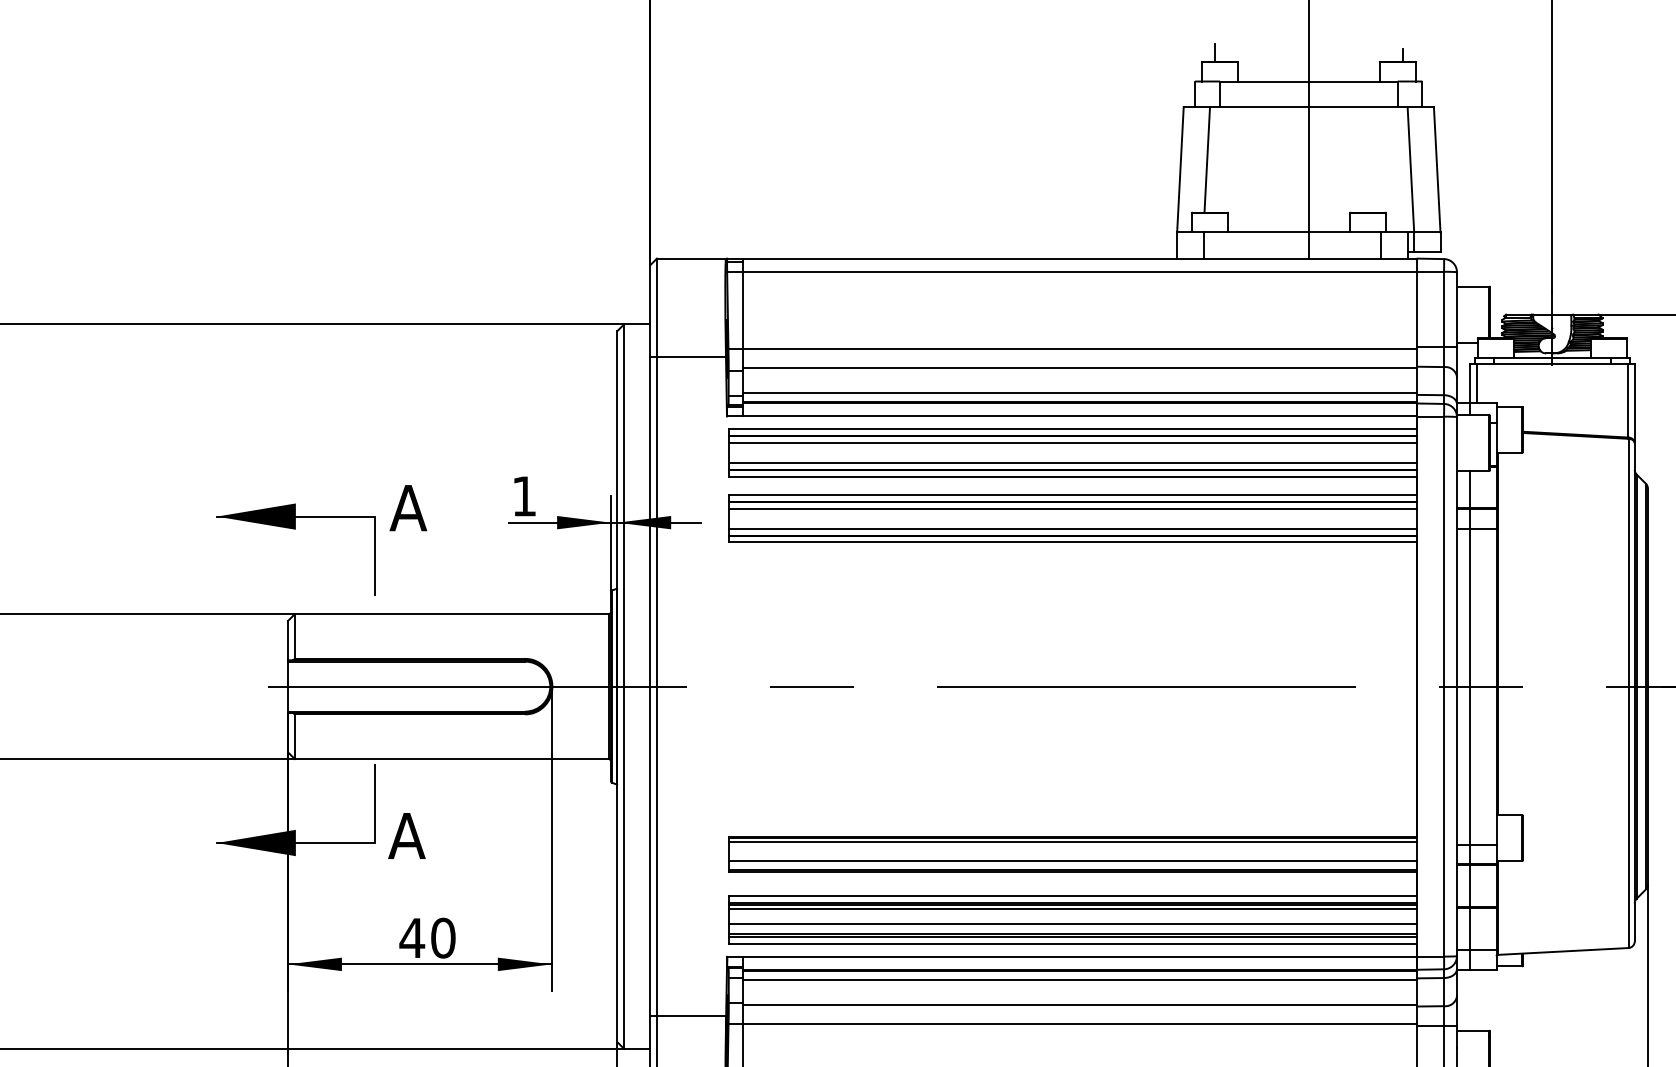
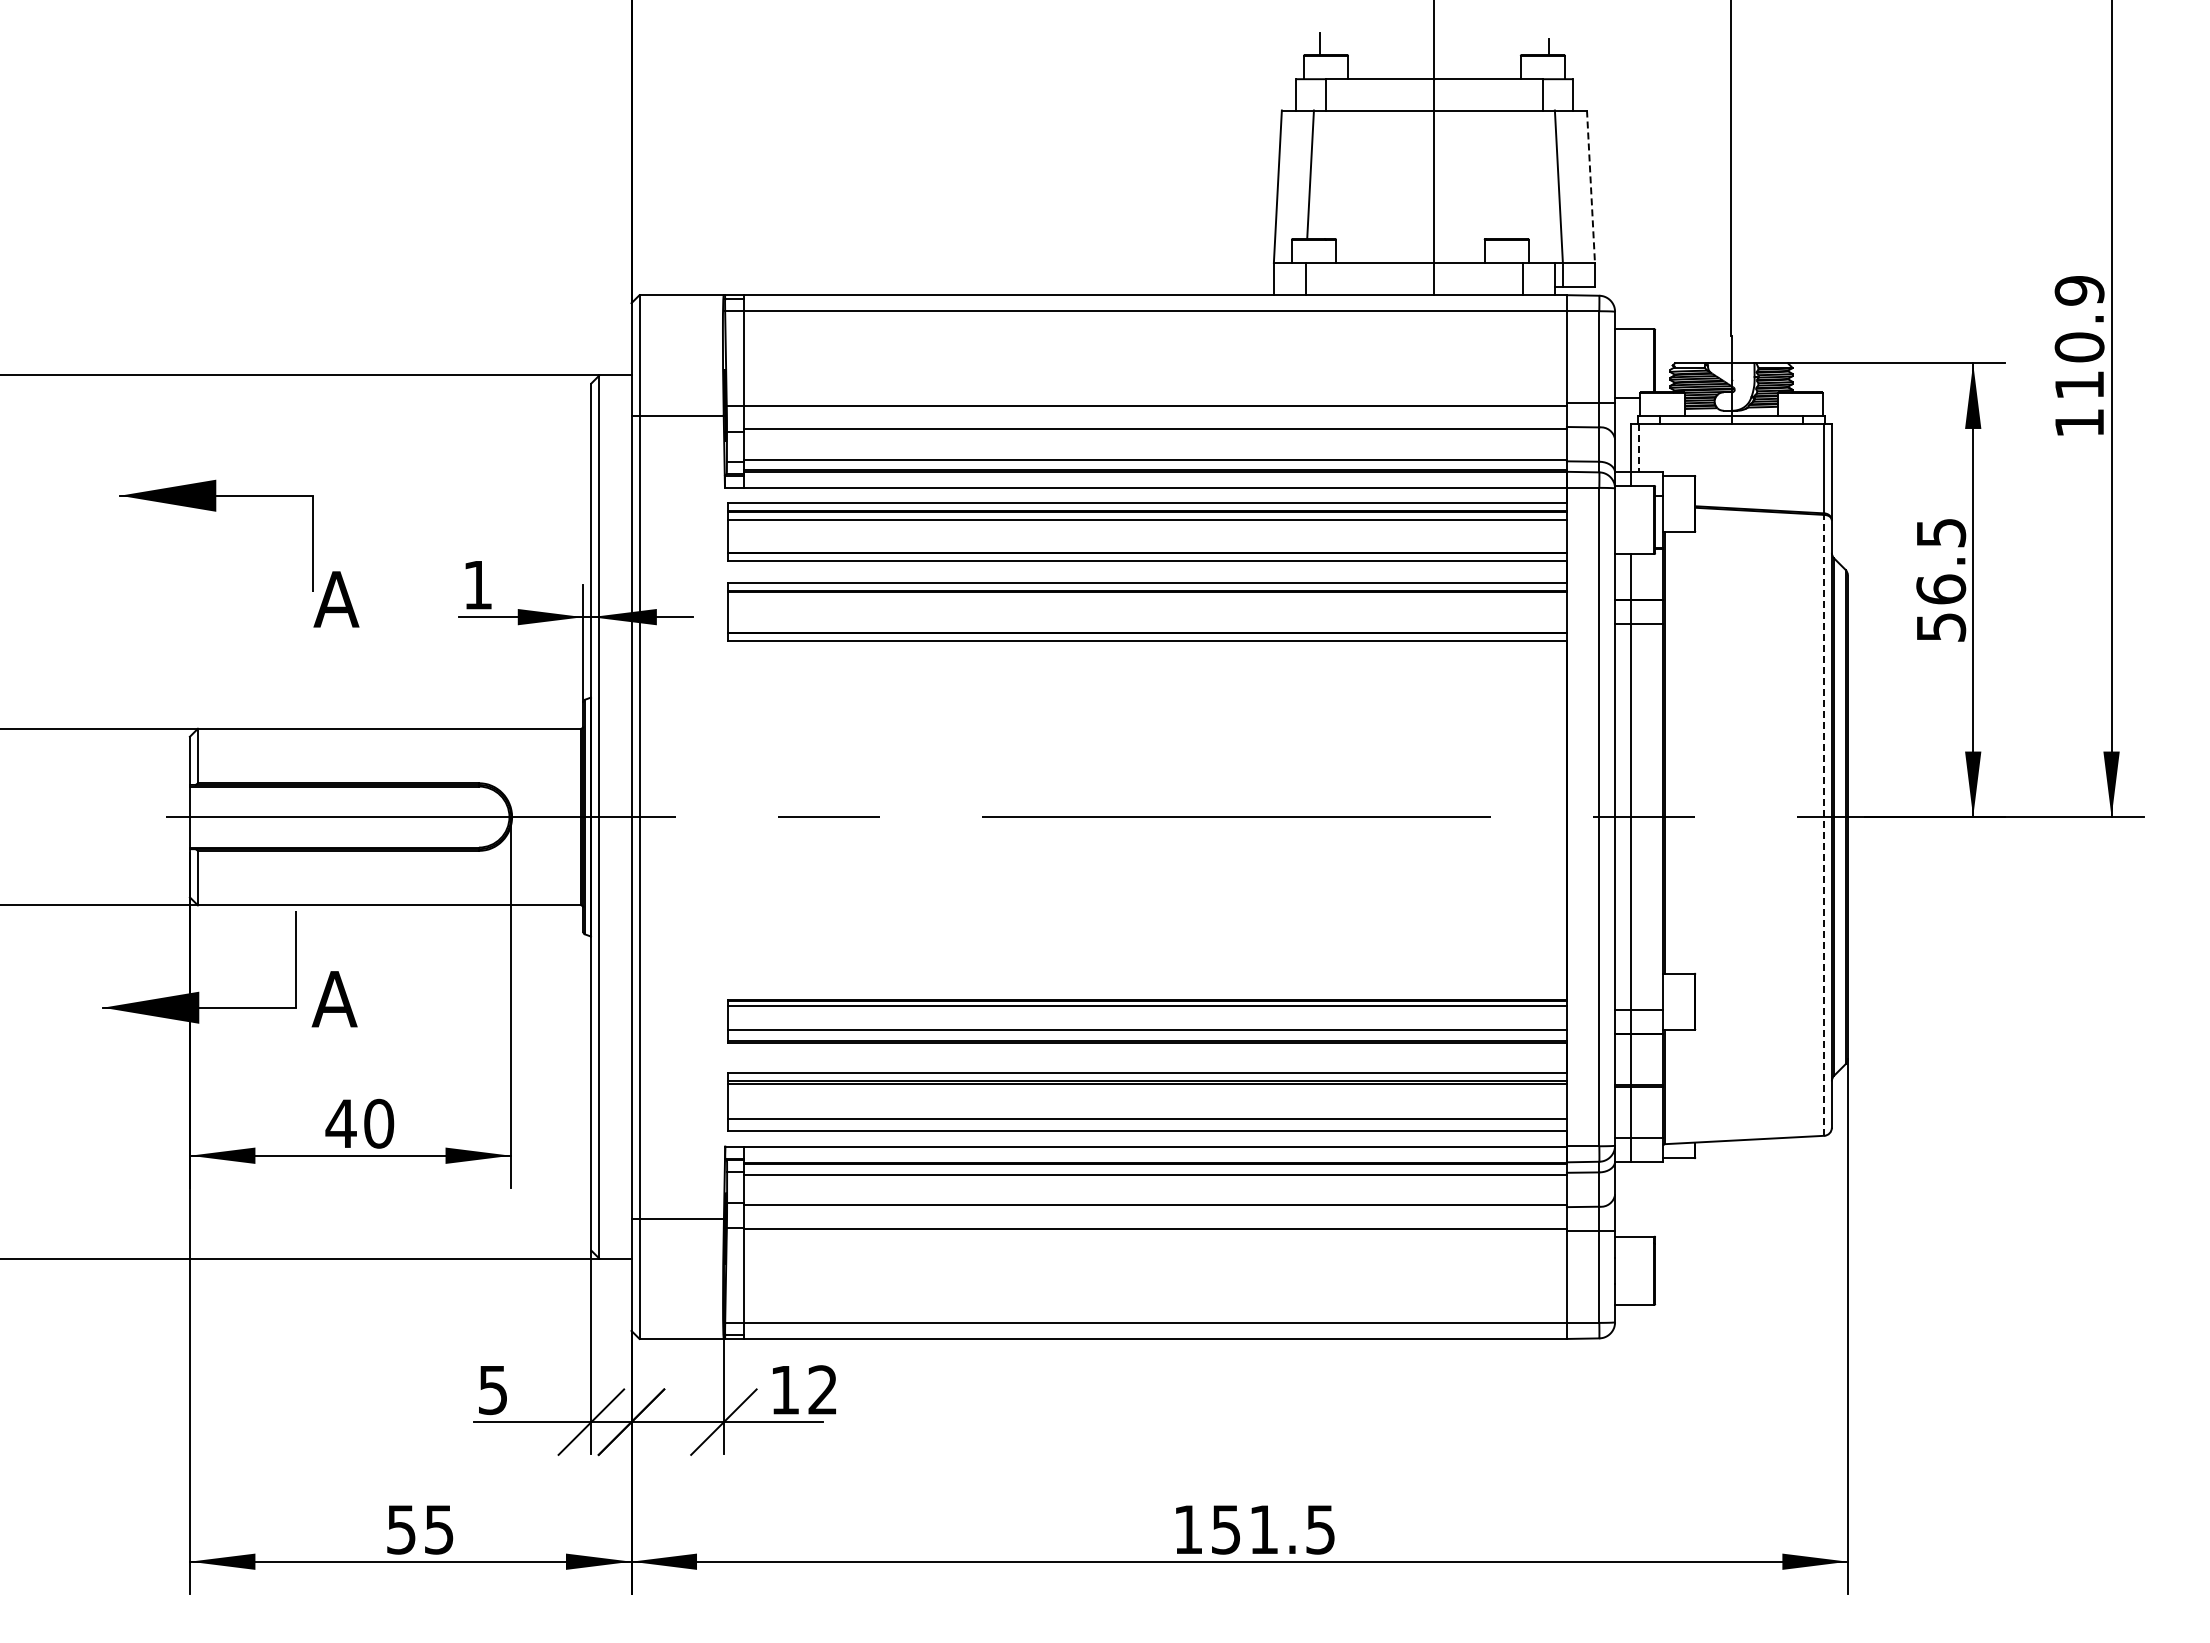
line: (1437, 170) -> (1591, 187), solid -> dashed
line: (1477, 384) -> (1639, 448), solid -> dashed
line: (1072, 463) -> (1146, 544), removed
line: (1072, 508) -> (1146, 599), removed
line: (1072, 528) -> (1146, 624), removed
part: (296, 529) -> (216, 511), moved
line: (1628, 692) -> (1824, 824), solid -> dashed
line: (1072, 908) -> (1146, 1087), removed
line: (1072, 923) -> (1146, 1106), removed
line: (1072, 937) -> (1146, 1122), removed

